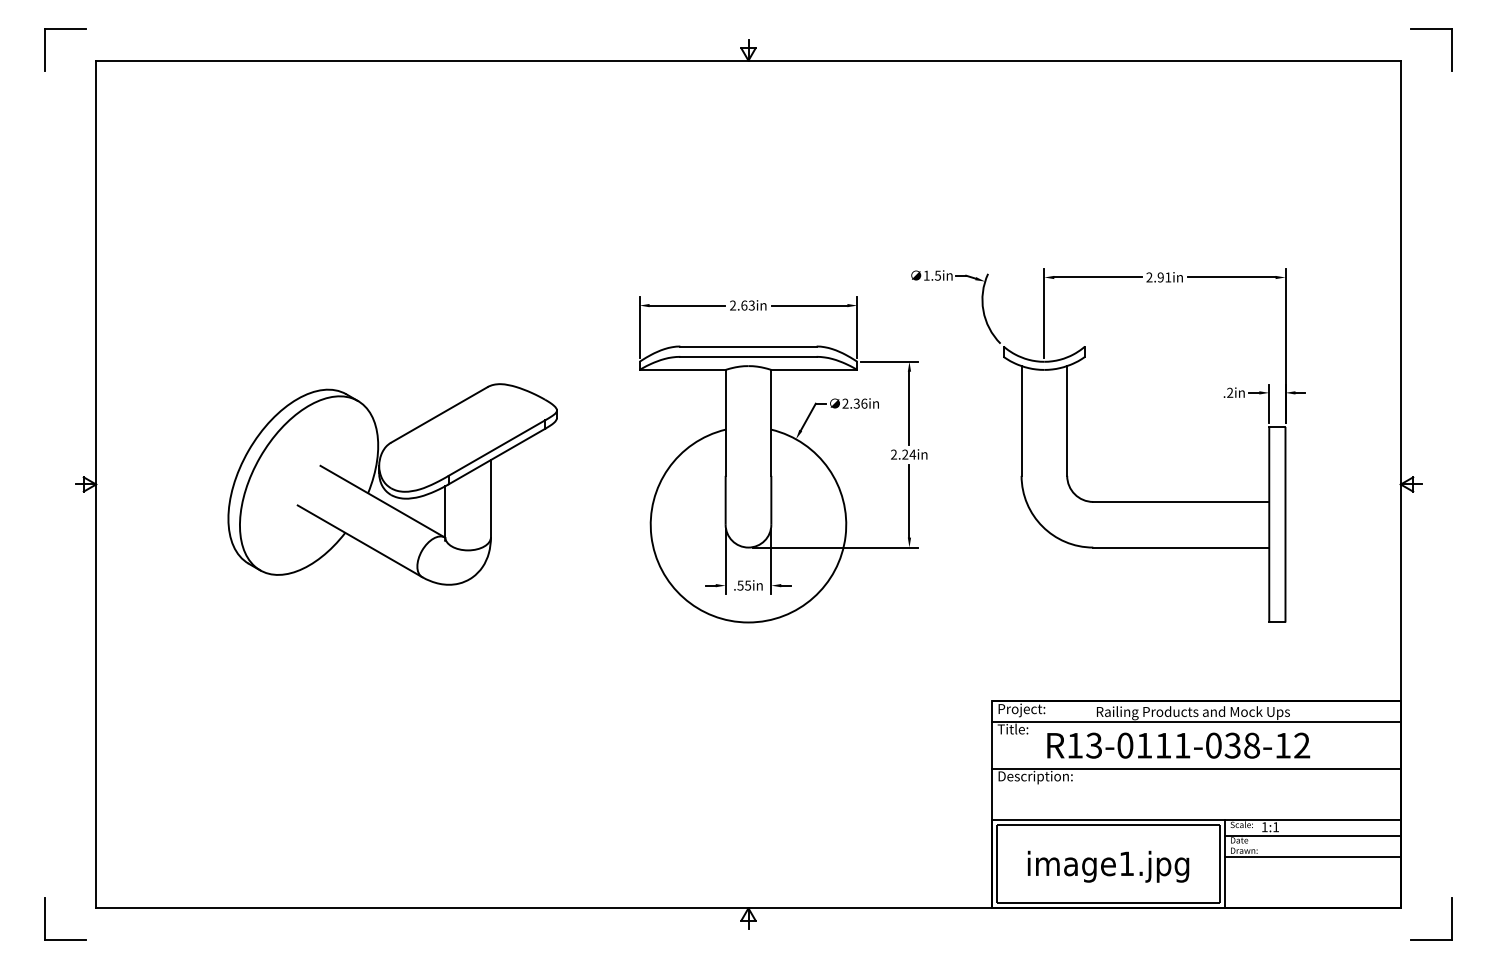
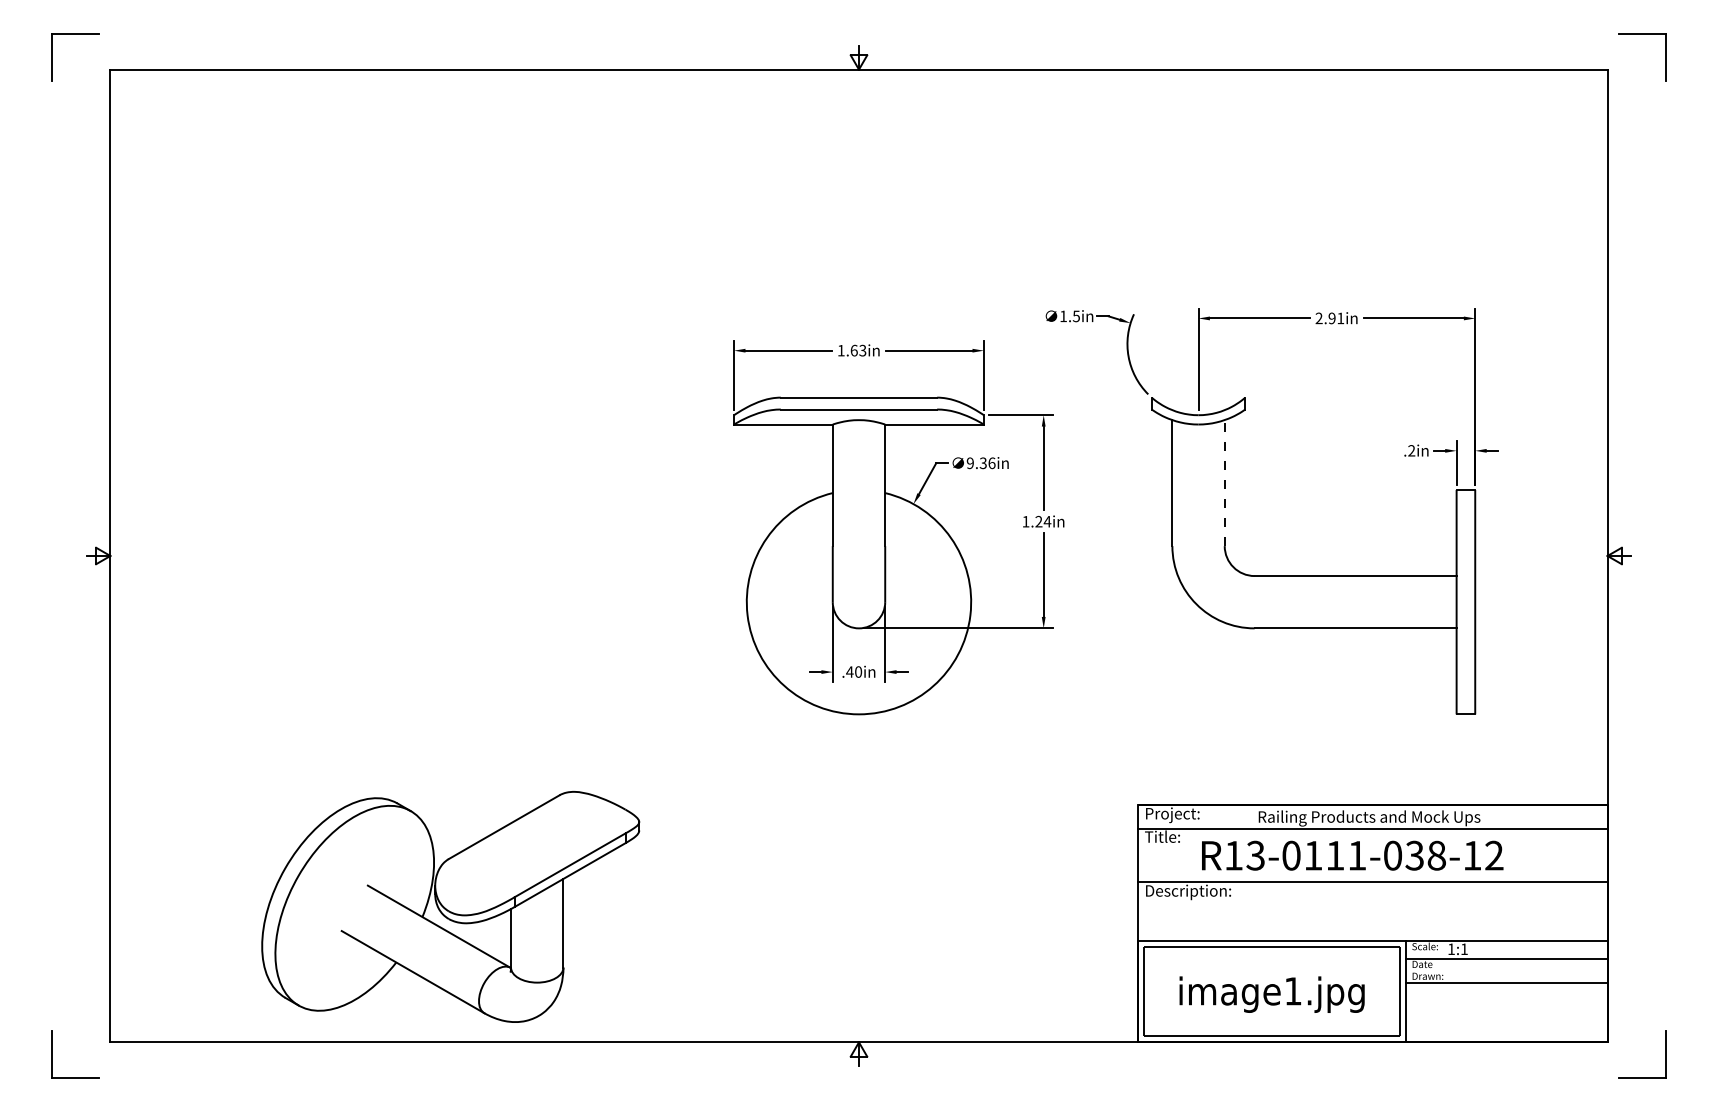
text: (732, 305) -> (840, 350), 2.63in -> 1.63in
text: (844, 403) -> (969, 463), 2.36in -> 9.36in
line: (1066, 421) -> (1224, 483), solid -> dashed
text: (893, 454) -> (1025, 521), 2.24in -> 1.24in
part: (392, 484) -> (450, 906), moved
text: (744, 585) -> (854, 671), .55in -> .40in

